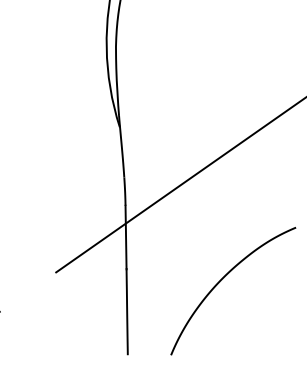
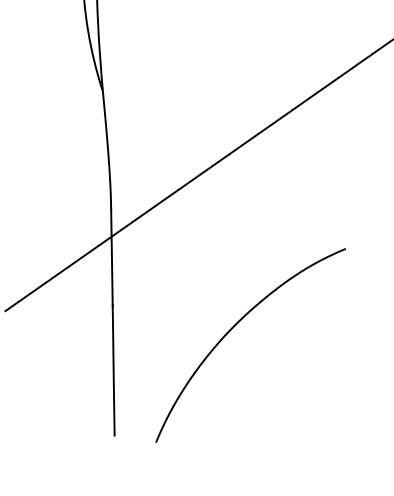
curve: (221, 281) -> (232, 330), moved

